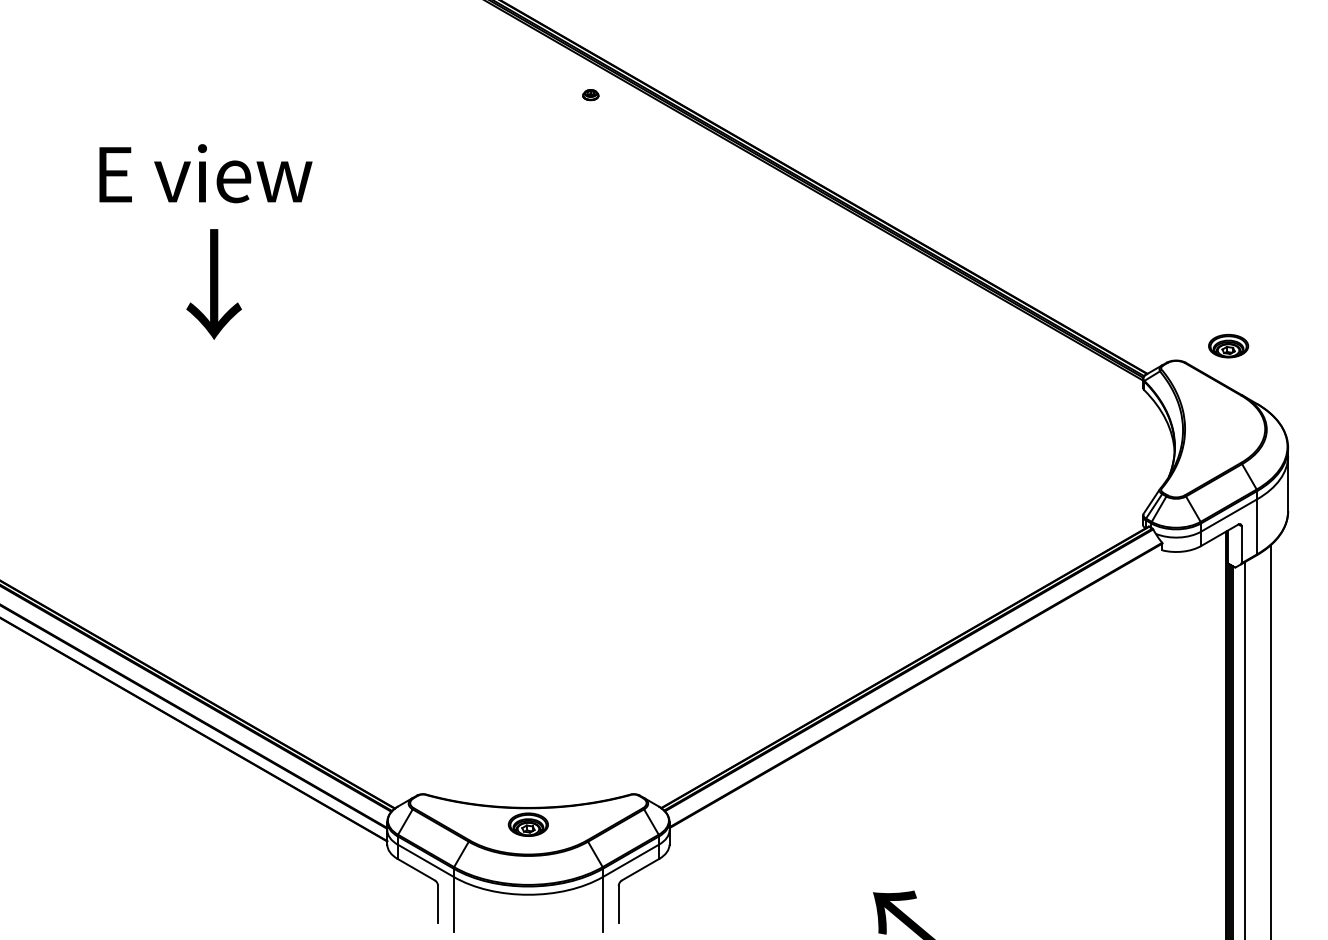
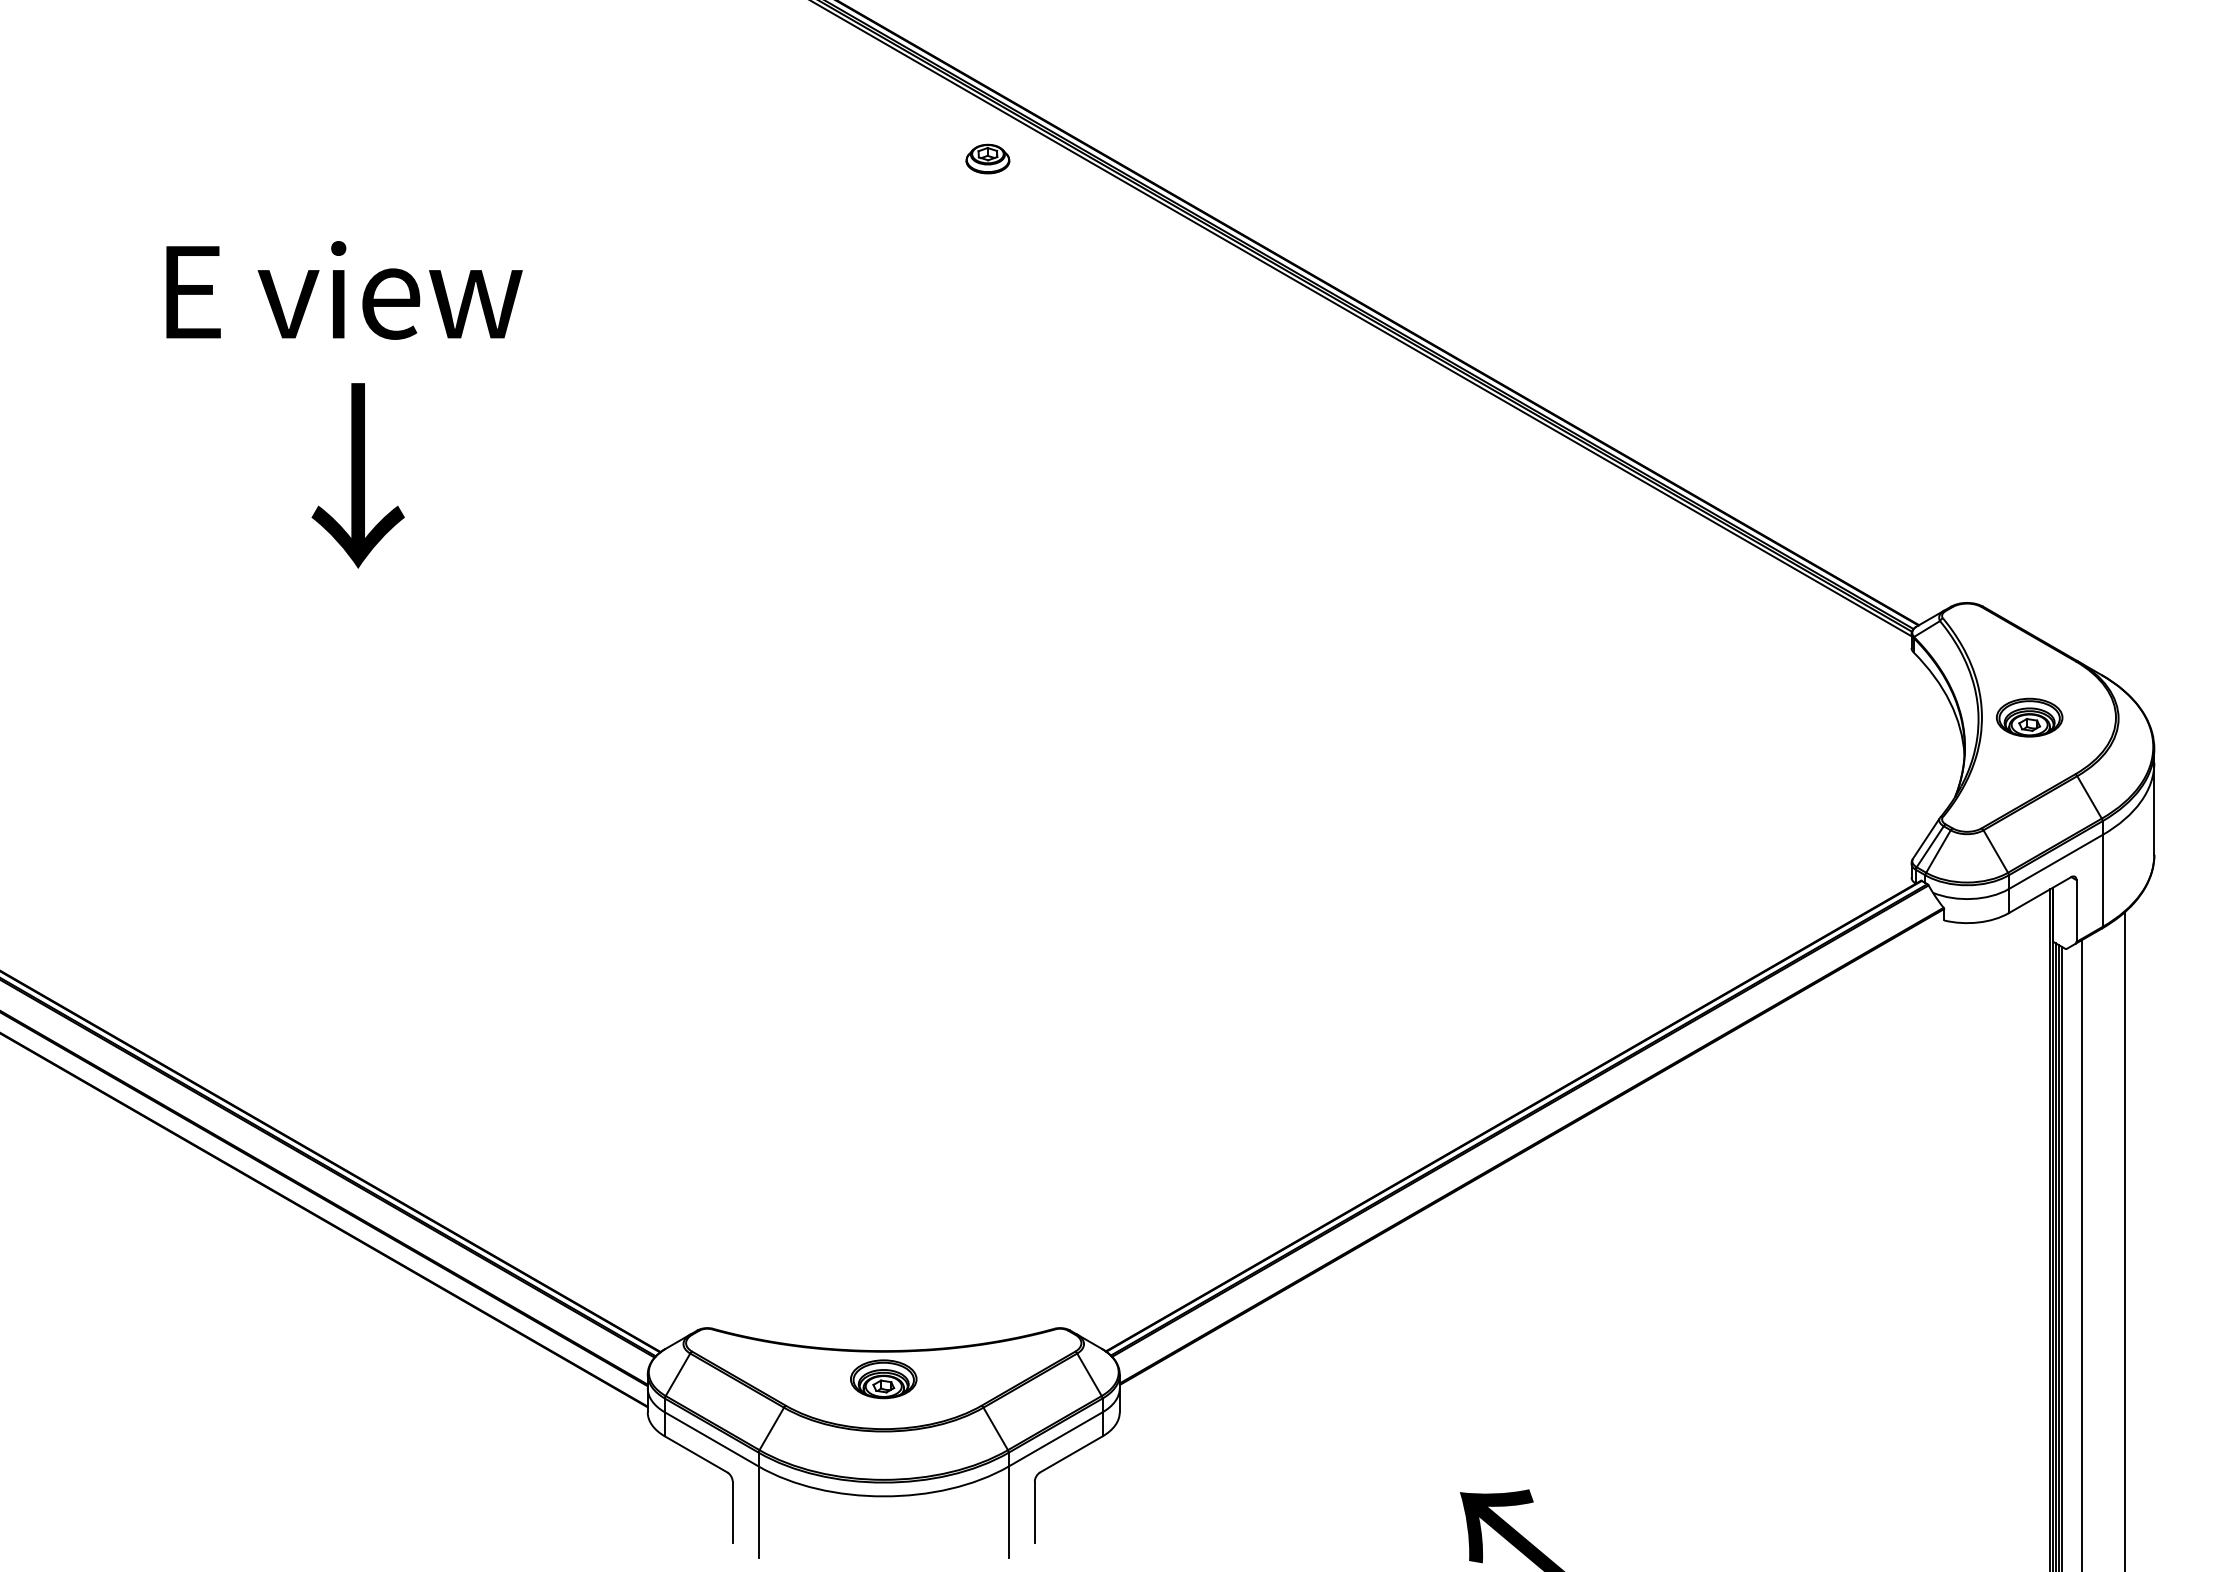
part: (590, 94) -> (987, 158), size x1.67
part: (1228, 345) -> (2029, 716), moved

